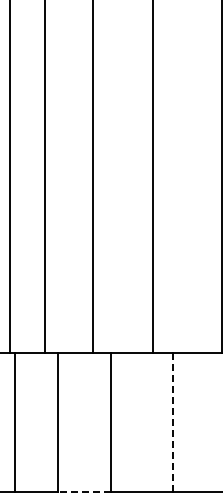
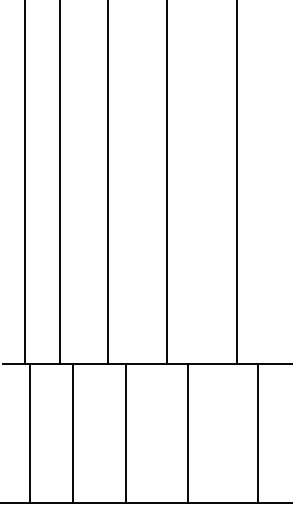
line: (173, 423) -> (188, 434), dashed -> solid
line: (84, 492) -> (99, 503), dashed -> solid

